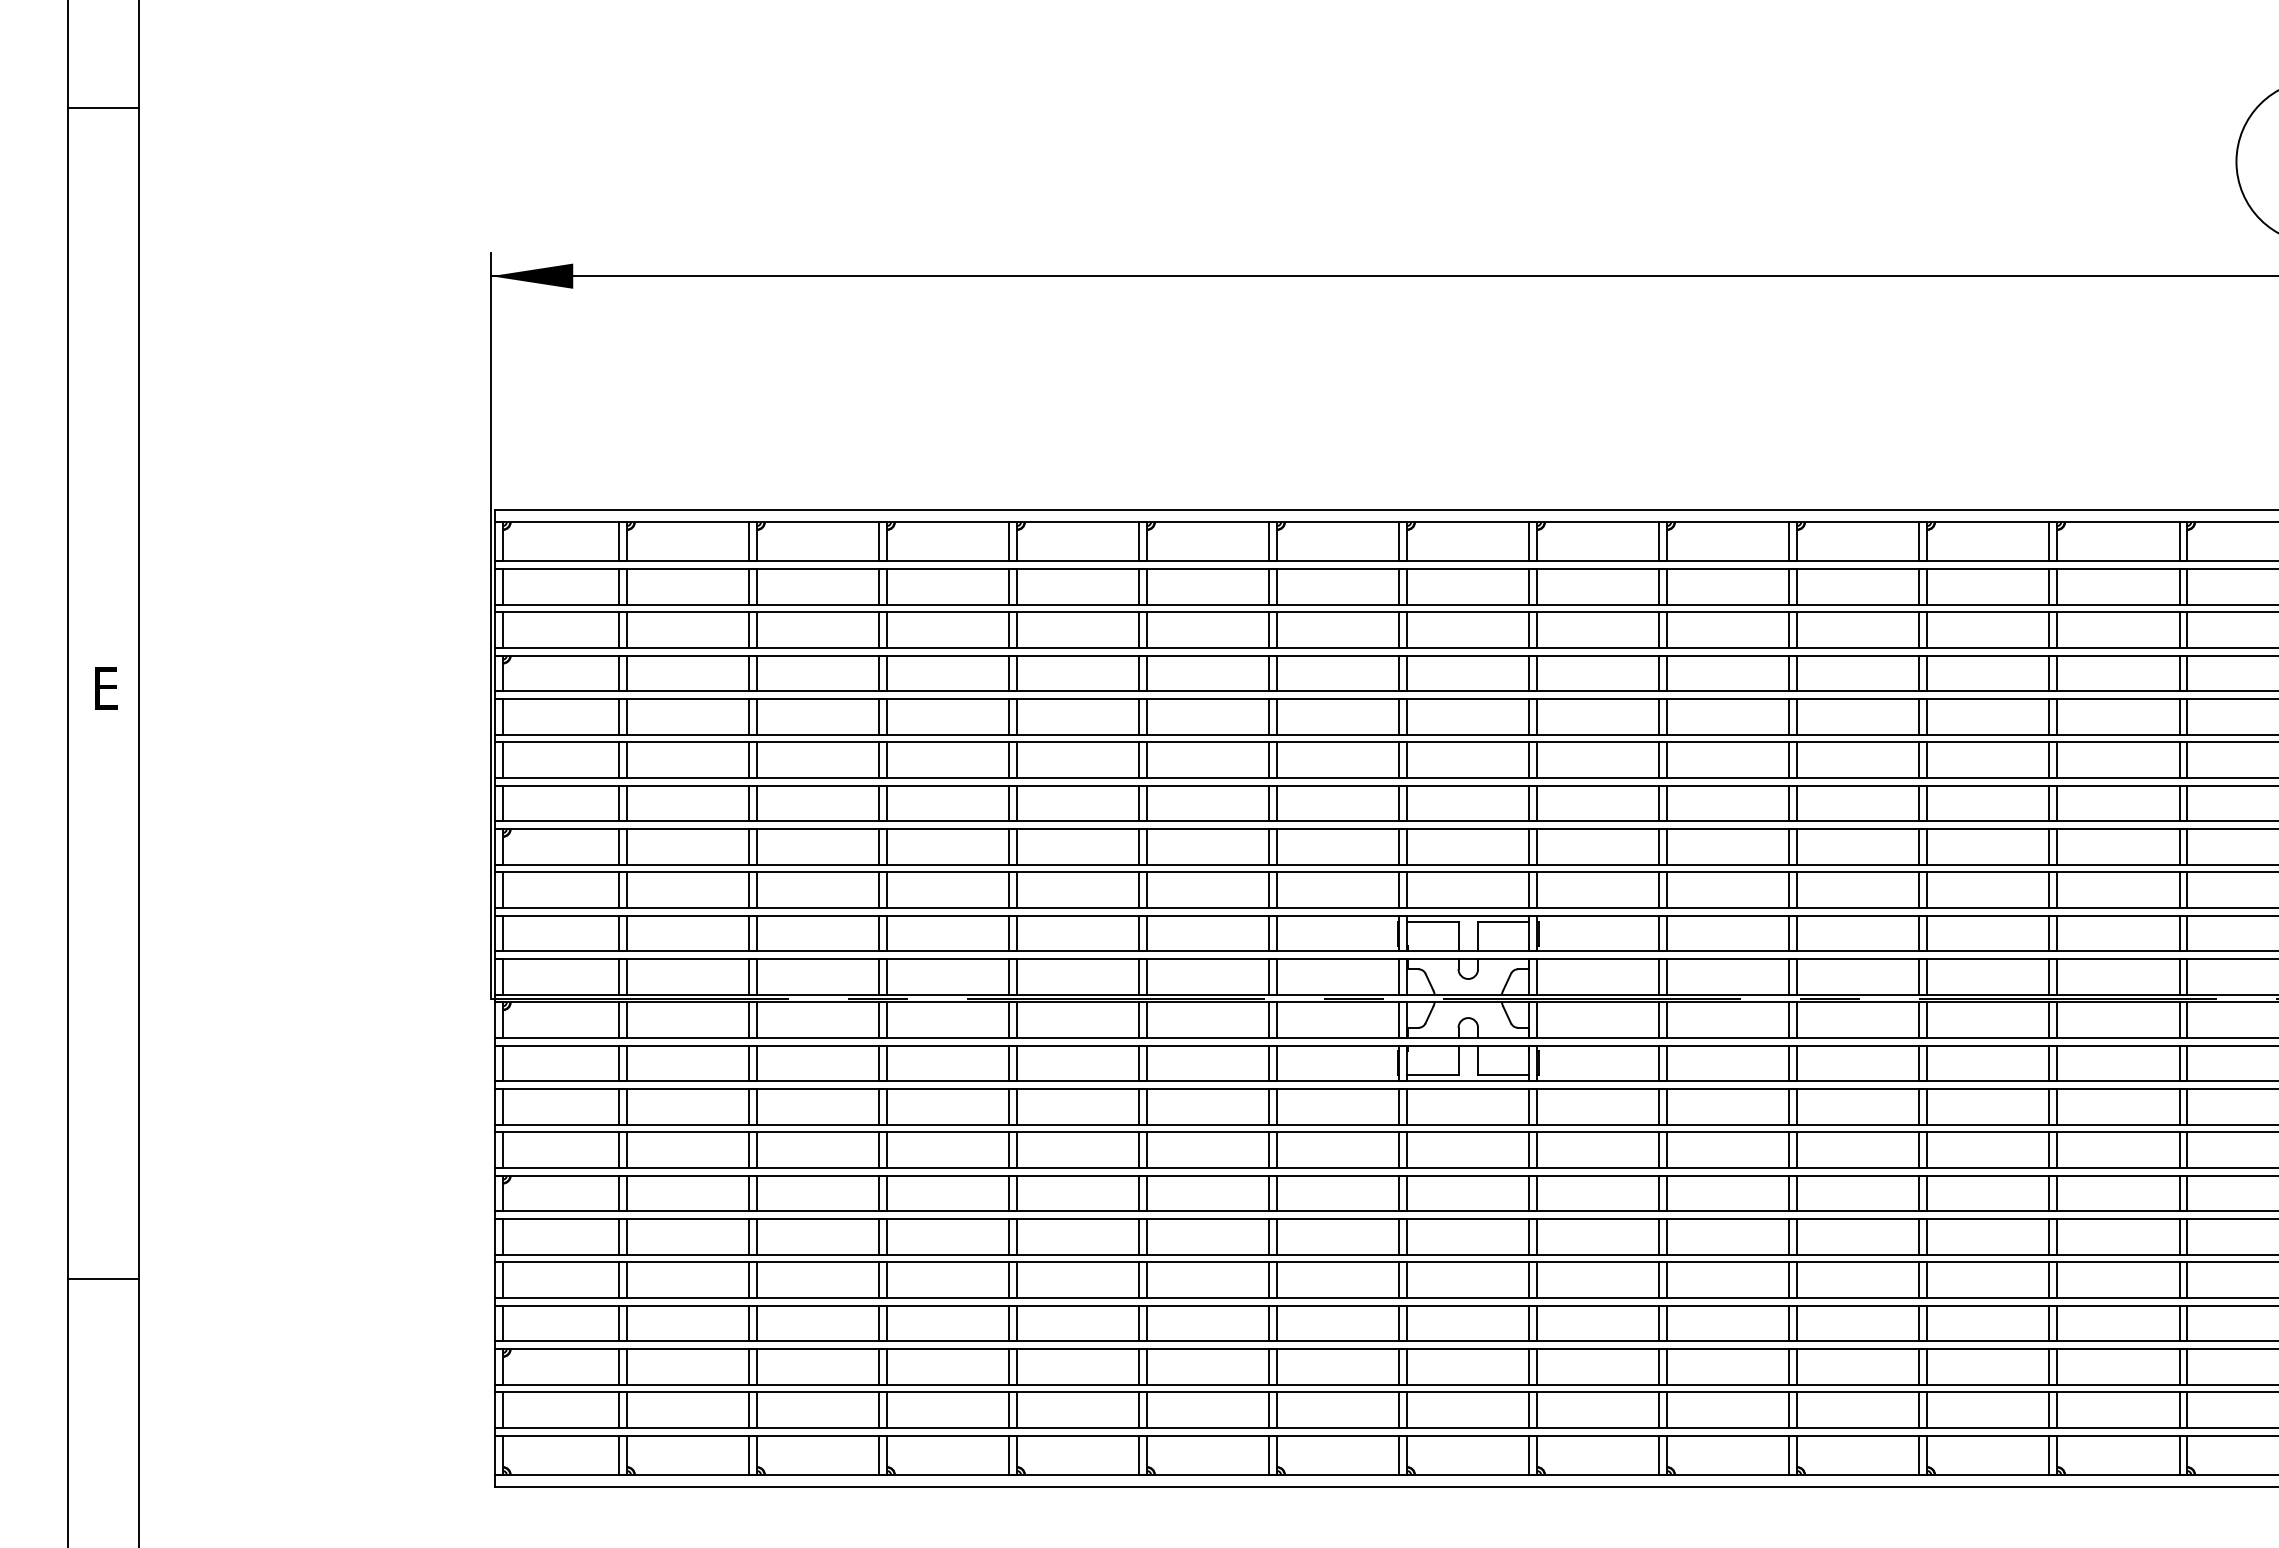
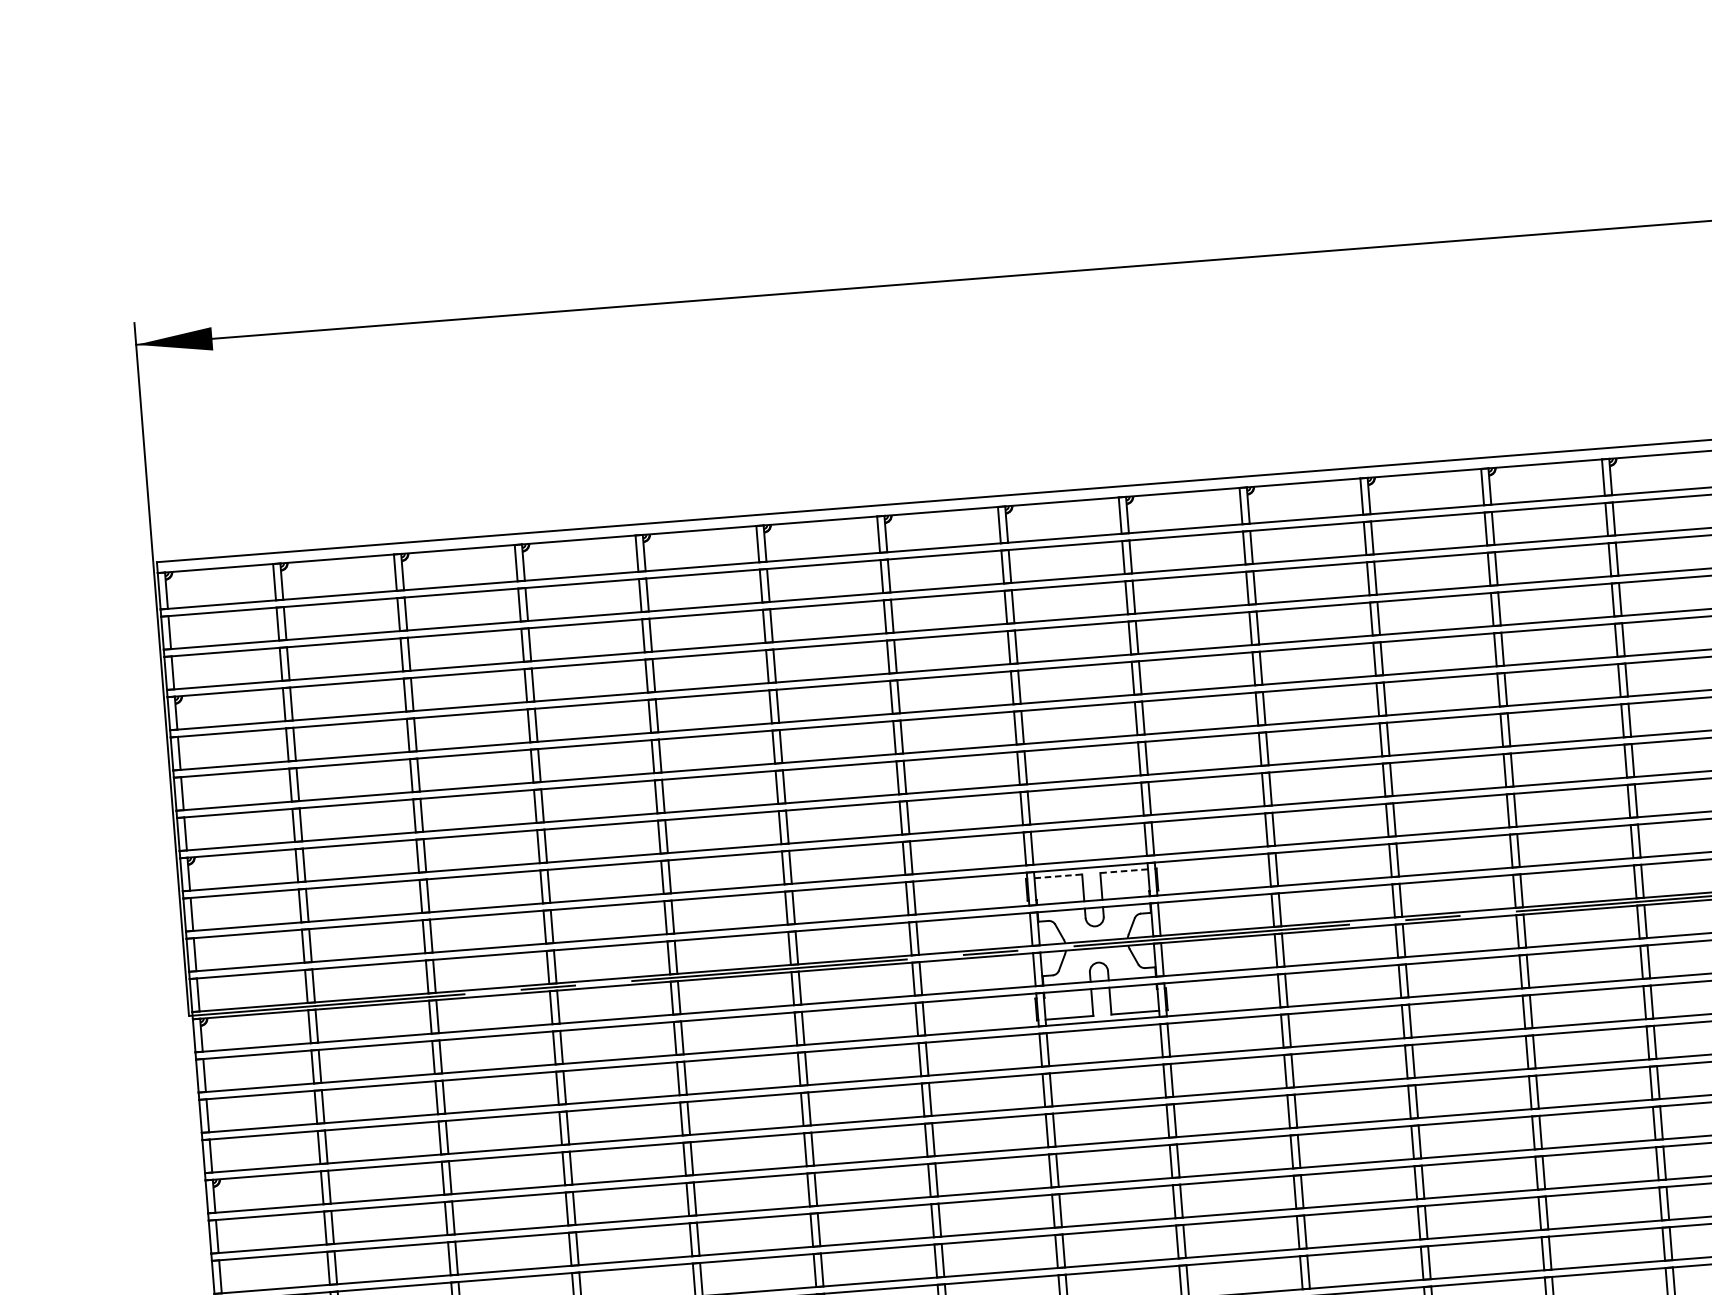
line: (1432, 922) -> (1058, 876), solid -> dashed
line: (1503, 922) -> (1123, 871), solid -> dashed

